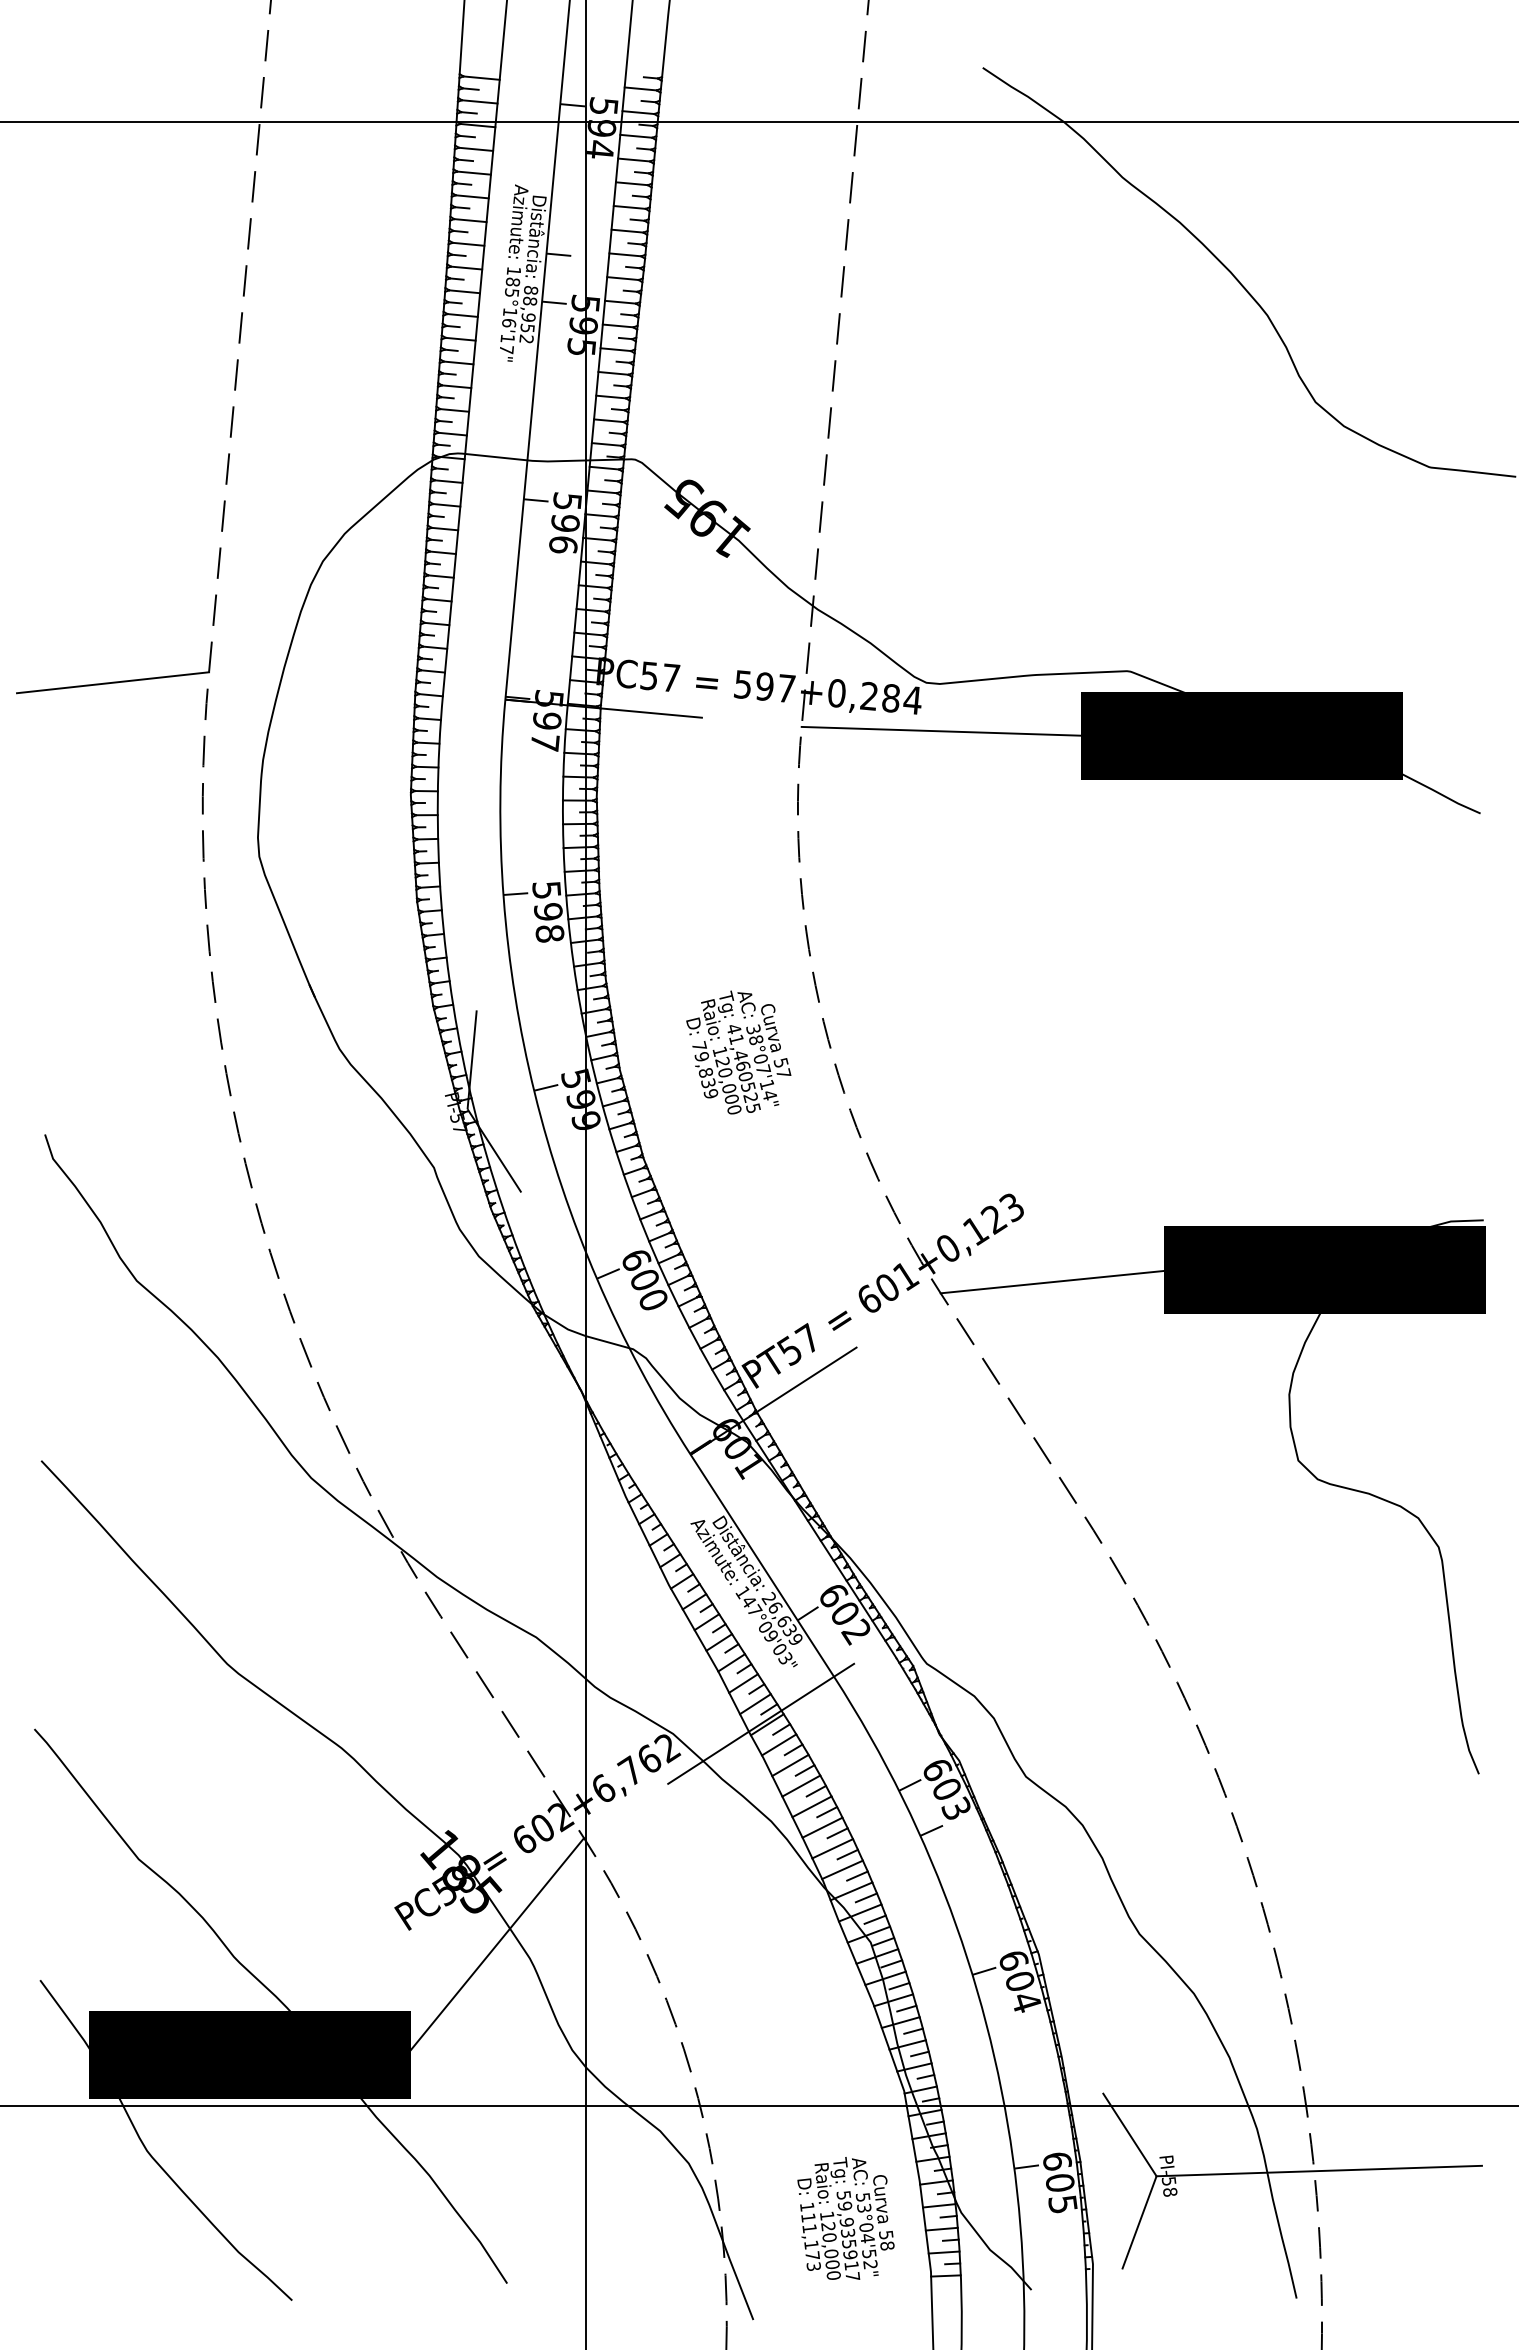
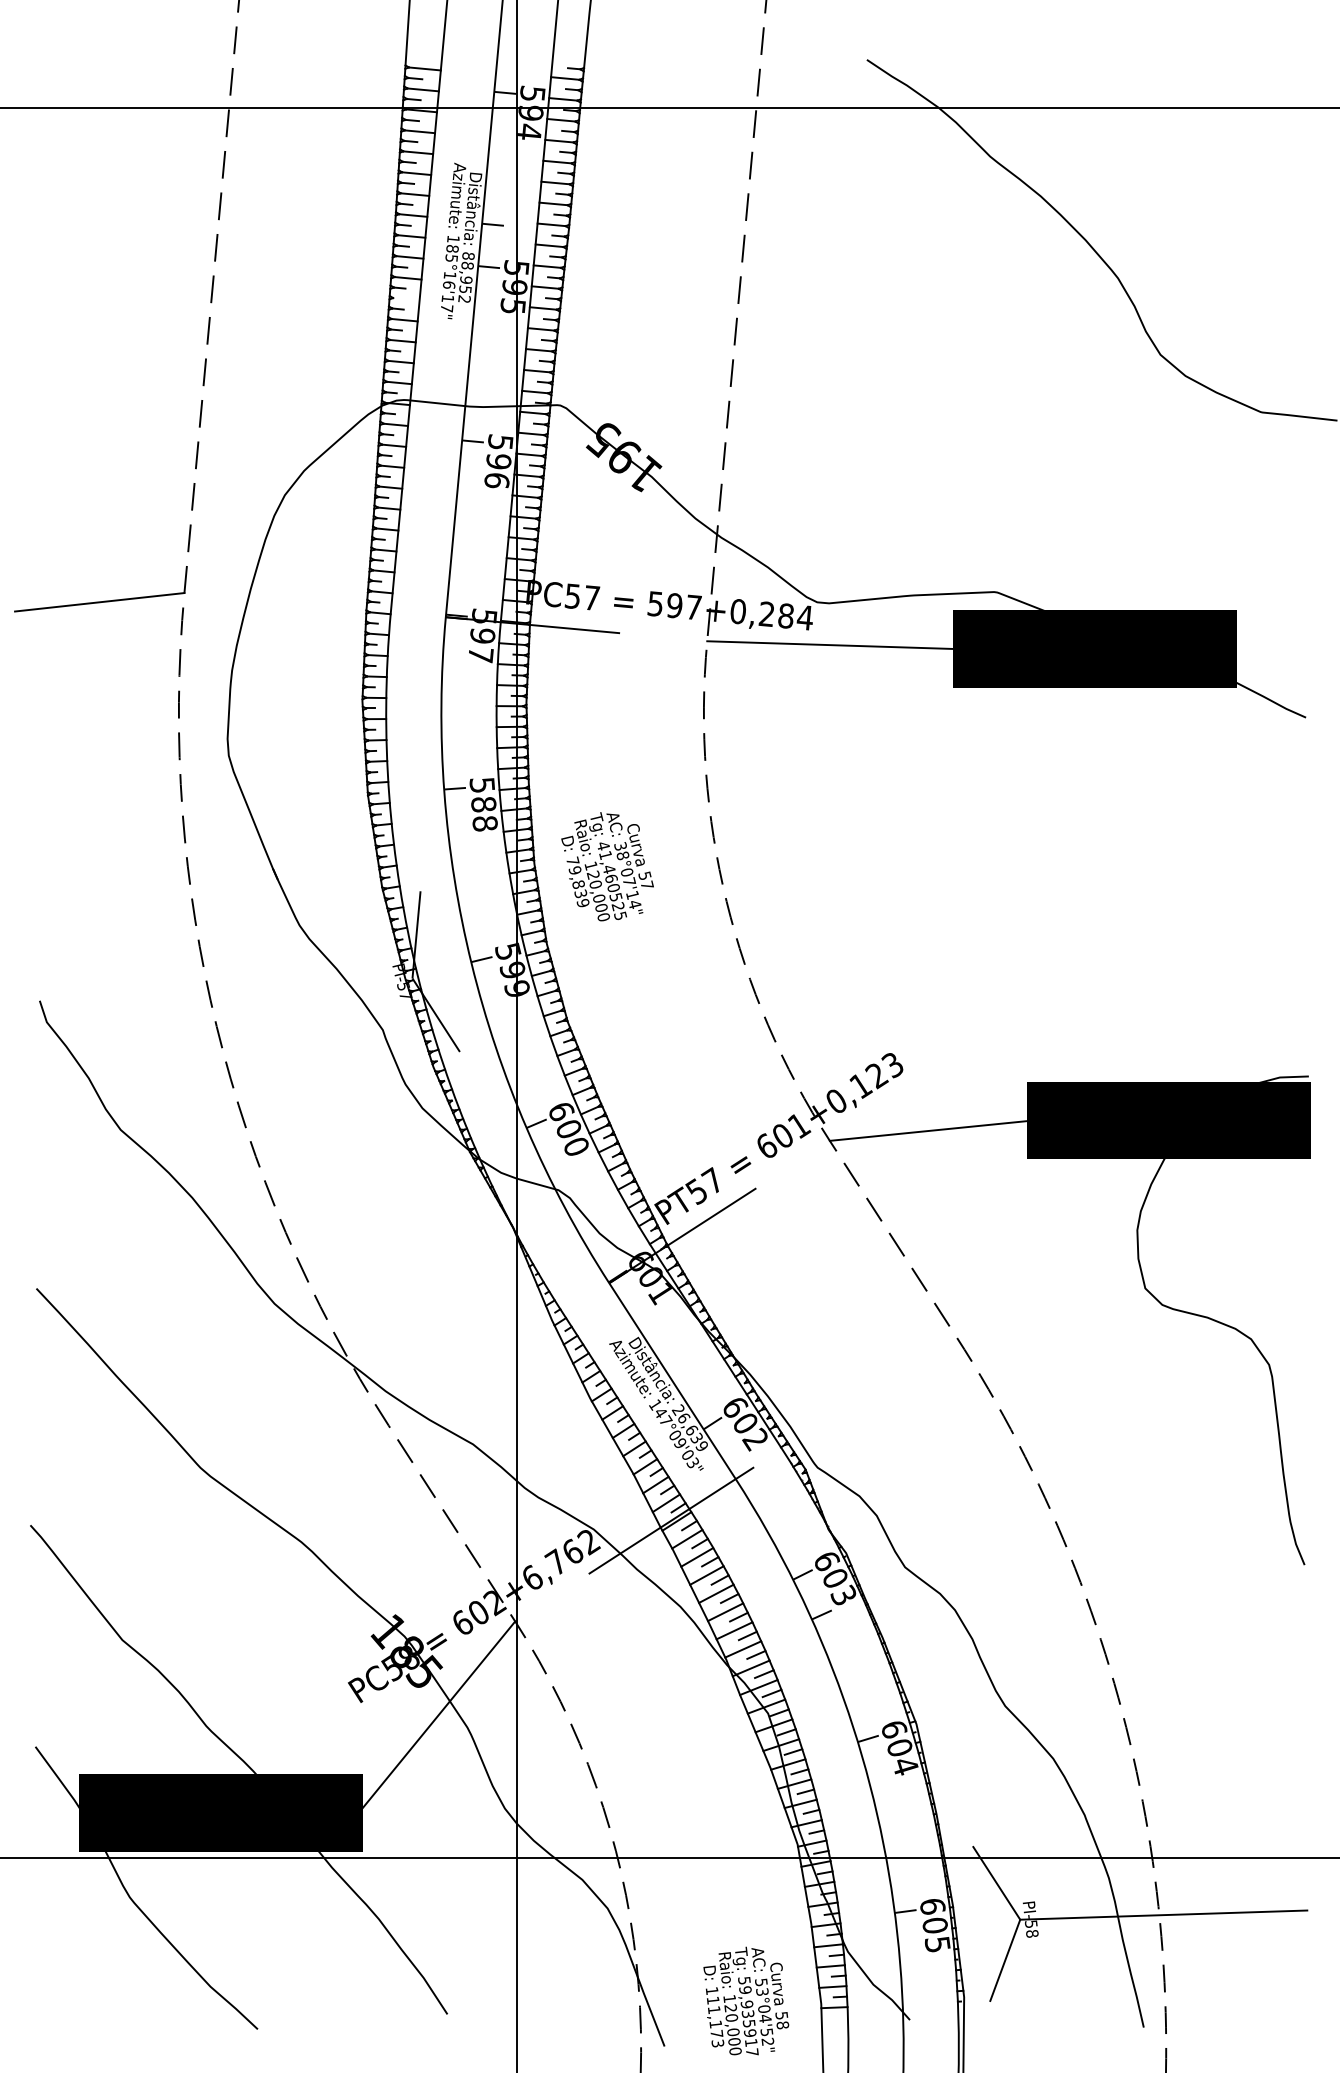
line: (460, 338) -> (406, 298), removed
text: (548, 911) -> (483, 804), 598 -> 588
text: (738, 1052) -> (607, 866), moved
text: (845, 2218) -> (745, 2001), moved

